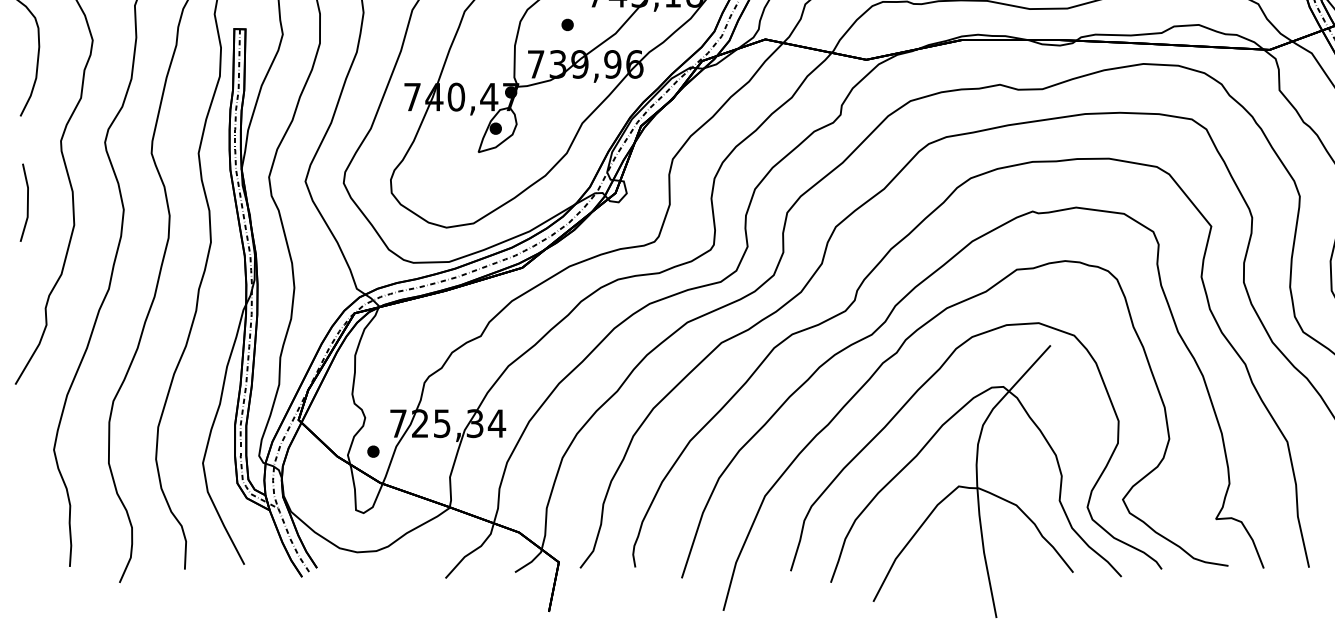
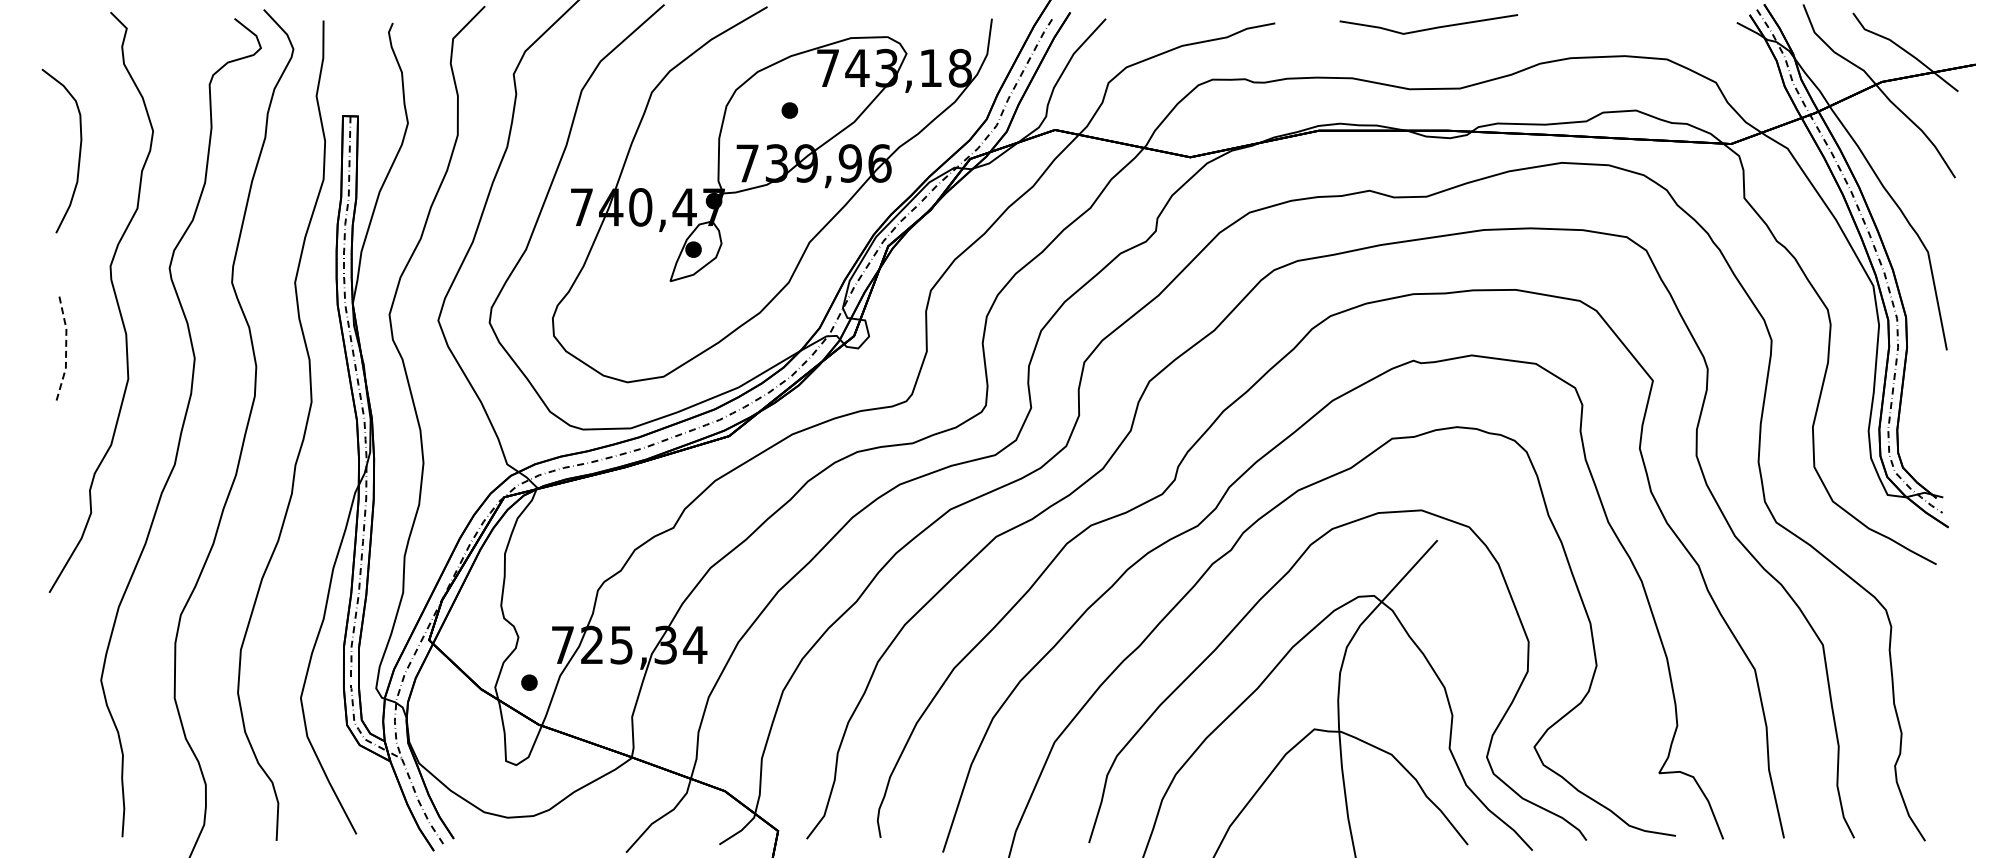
line: (28, 203) -> (66, 349), solid -> dashed

